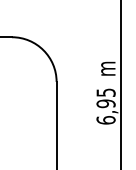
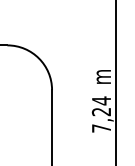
text: (105, 106) -> (100, 114), 6,95 -> 7,24

